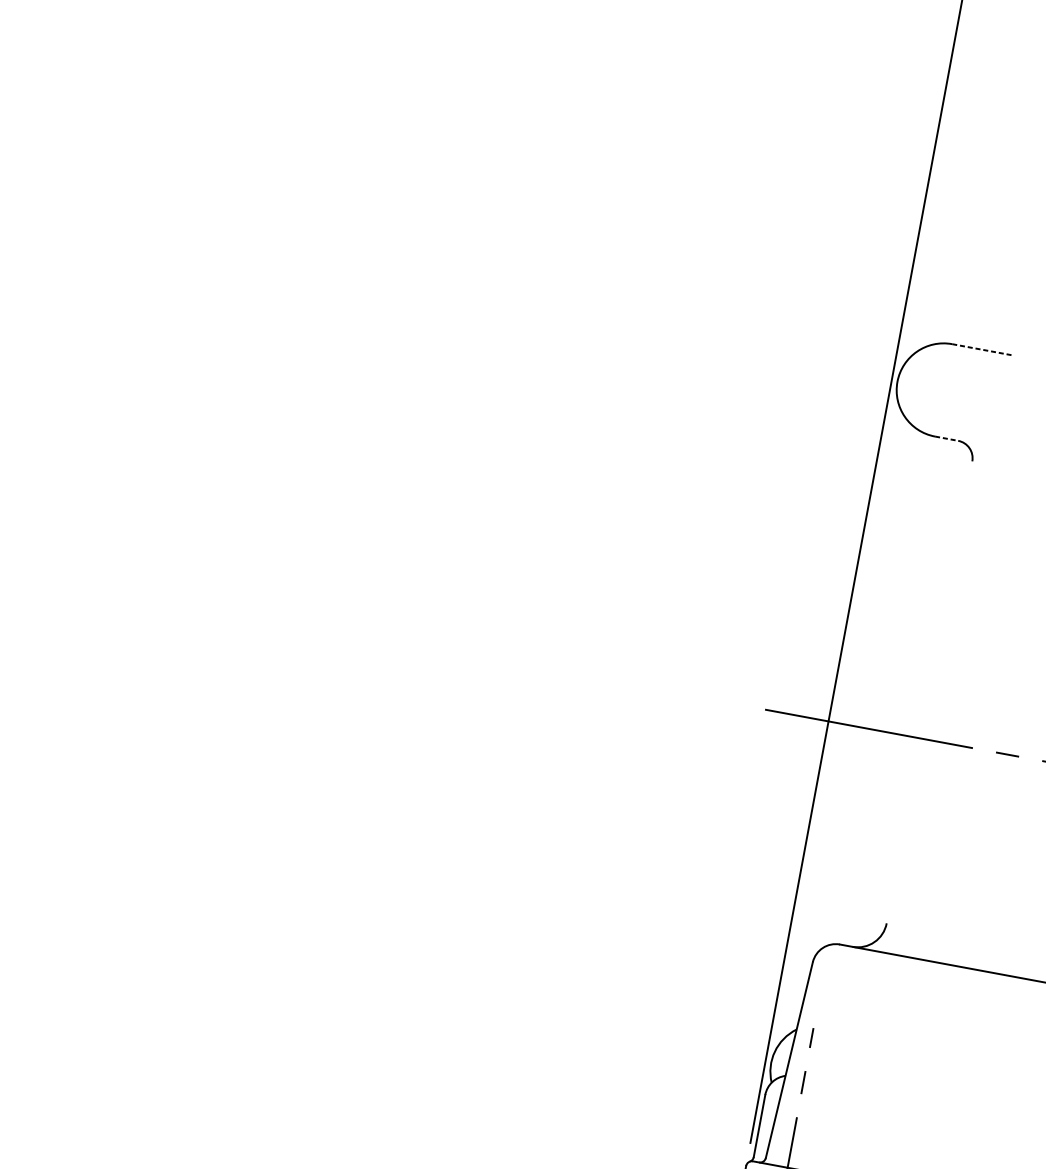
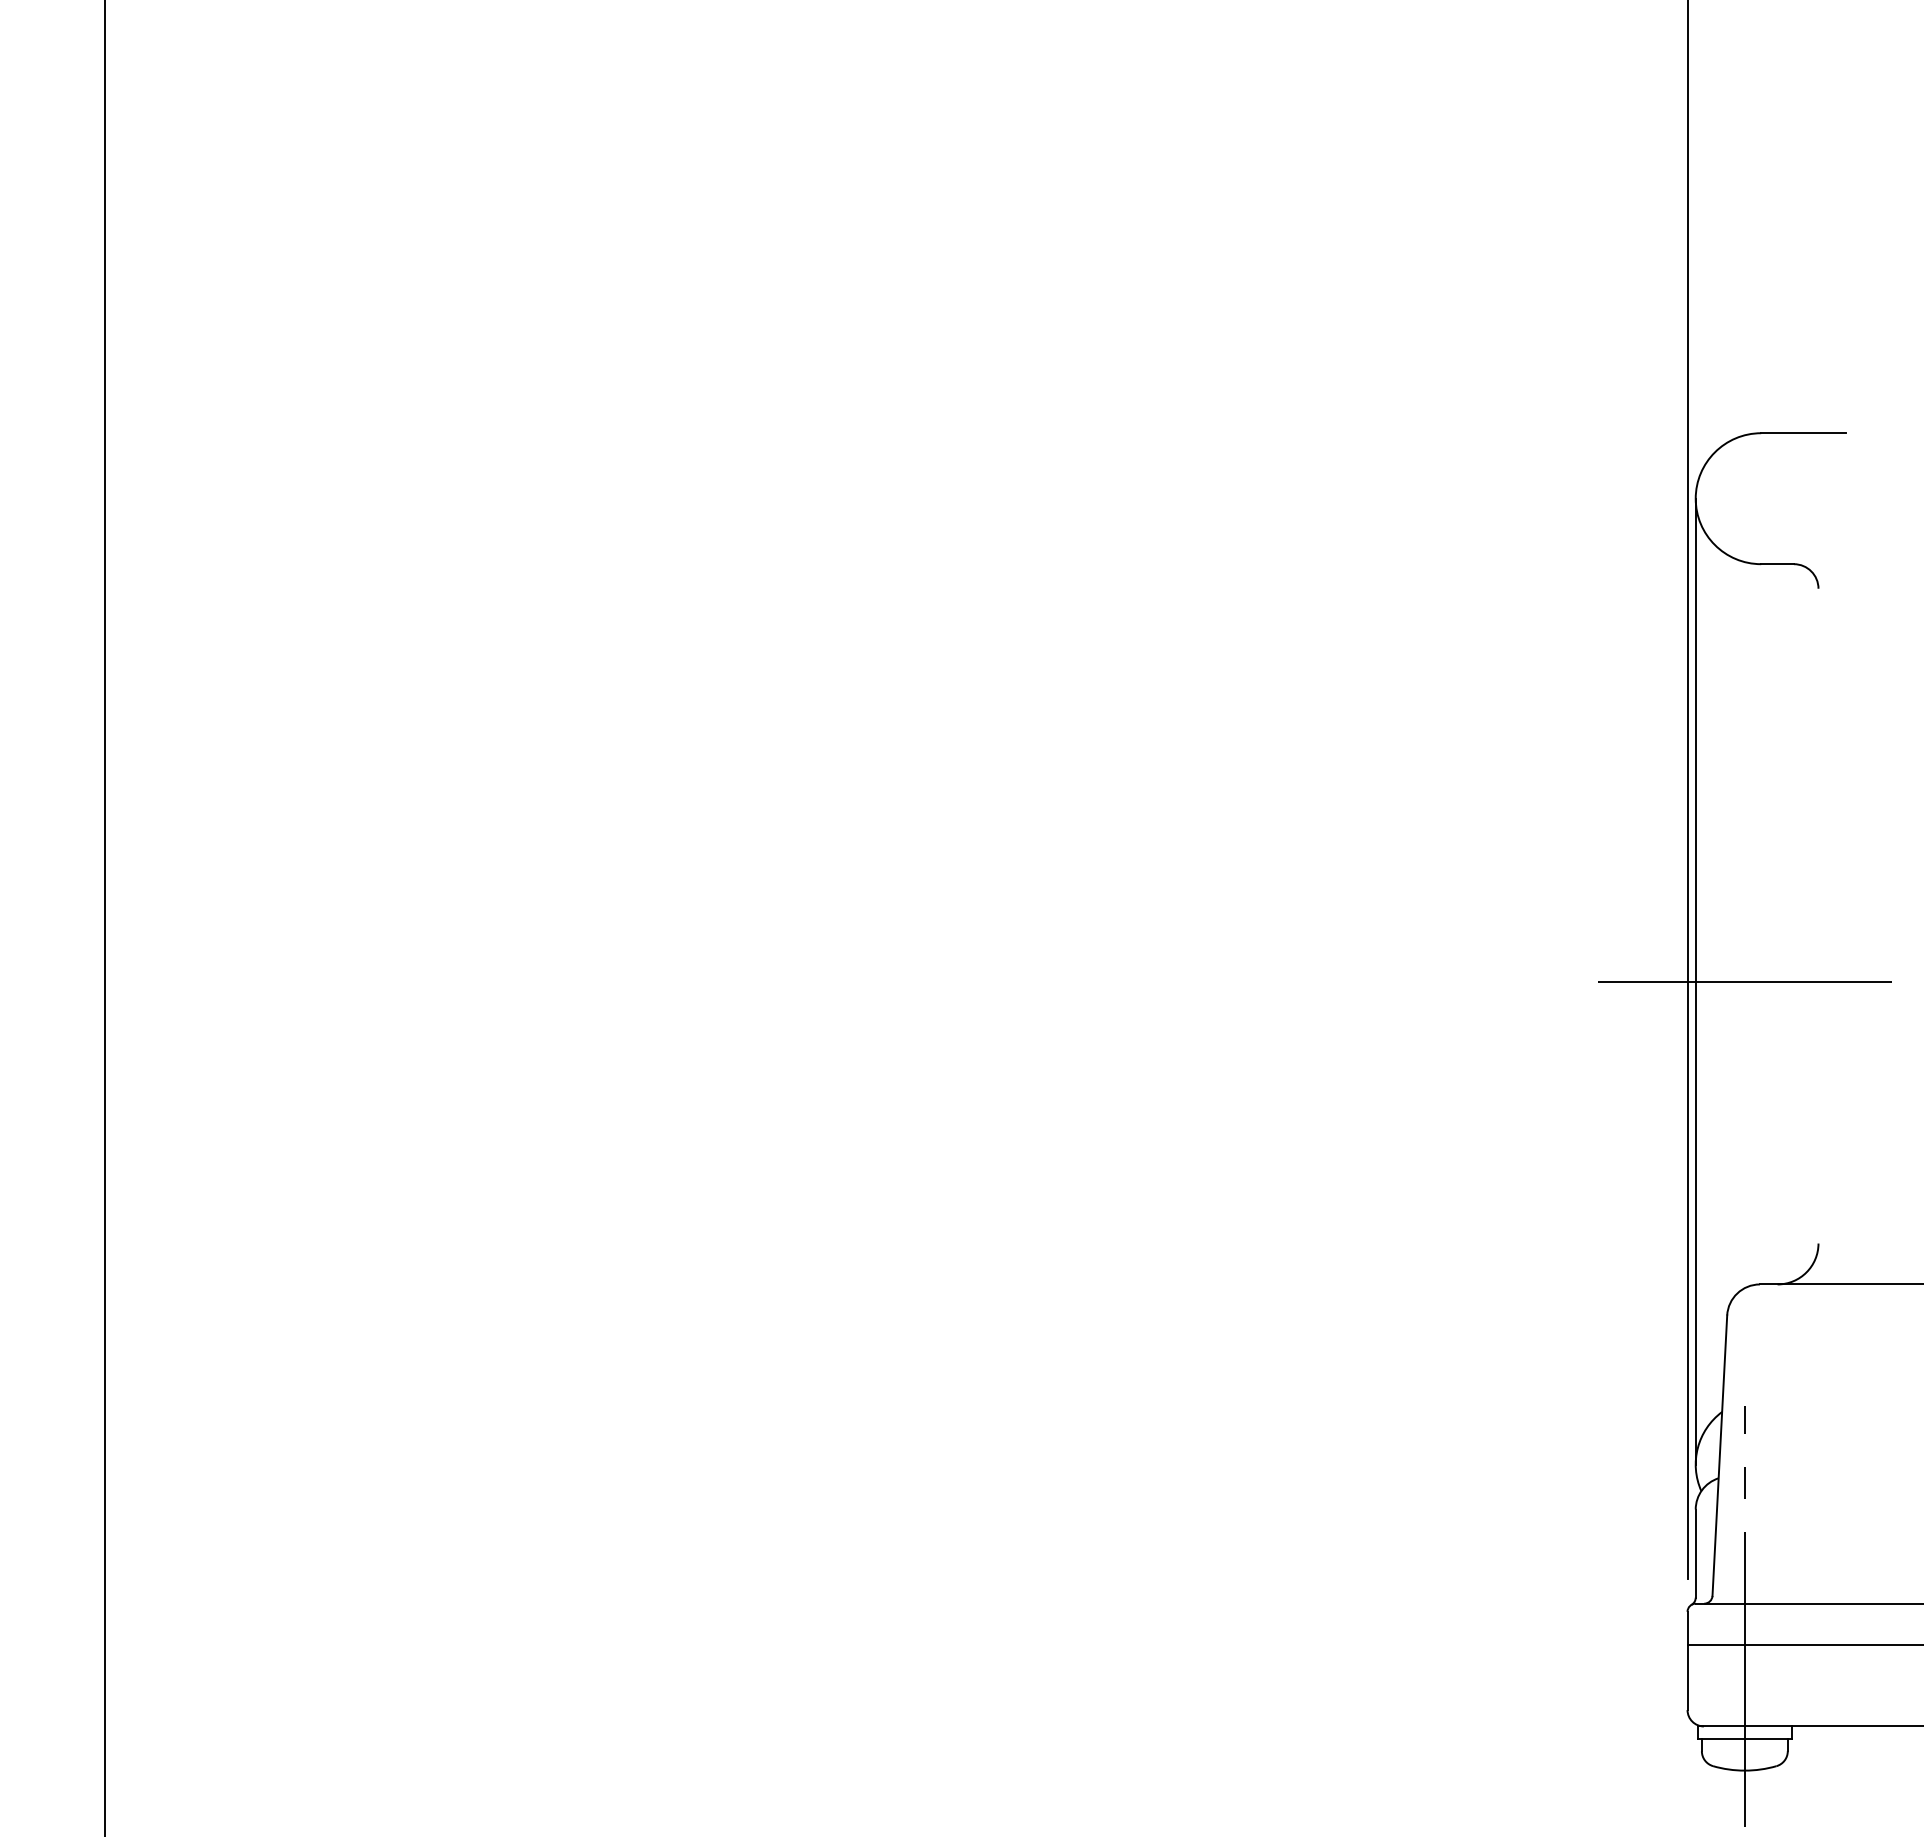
line: (982, 350) -> (1804, 433), dashed -> solid
line: (947, 439) -> (1778, 564), dashed -> solid
line: (834, 722) -> (1695, 981), added

